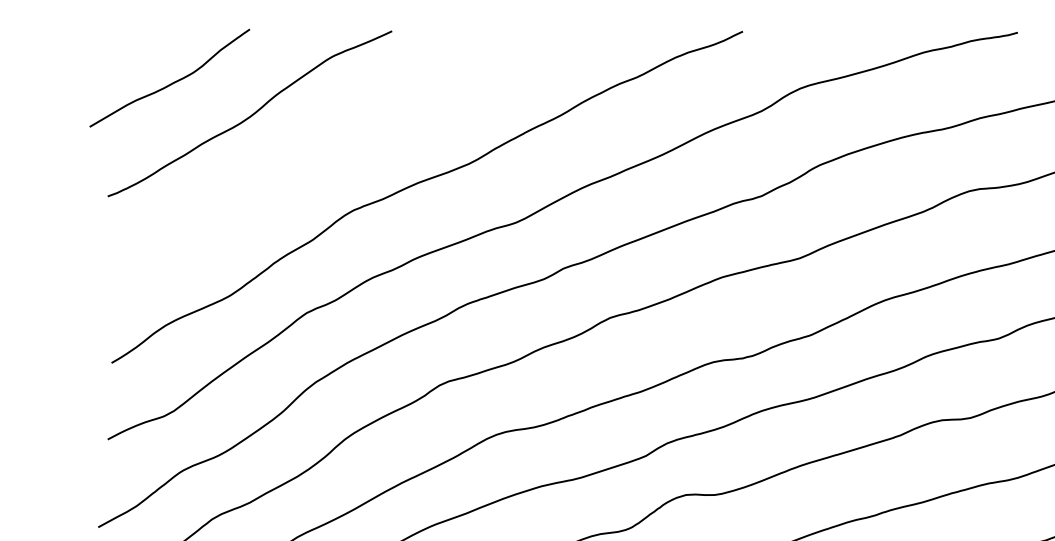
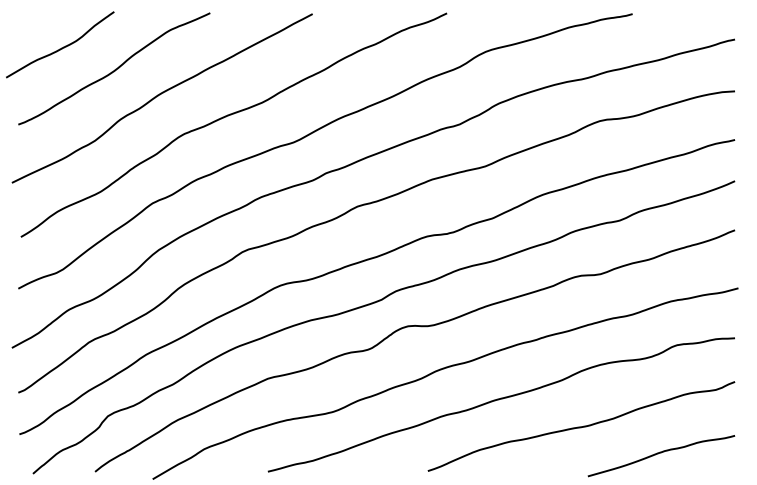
curve: (318, 153) -> (160, 95), added

